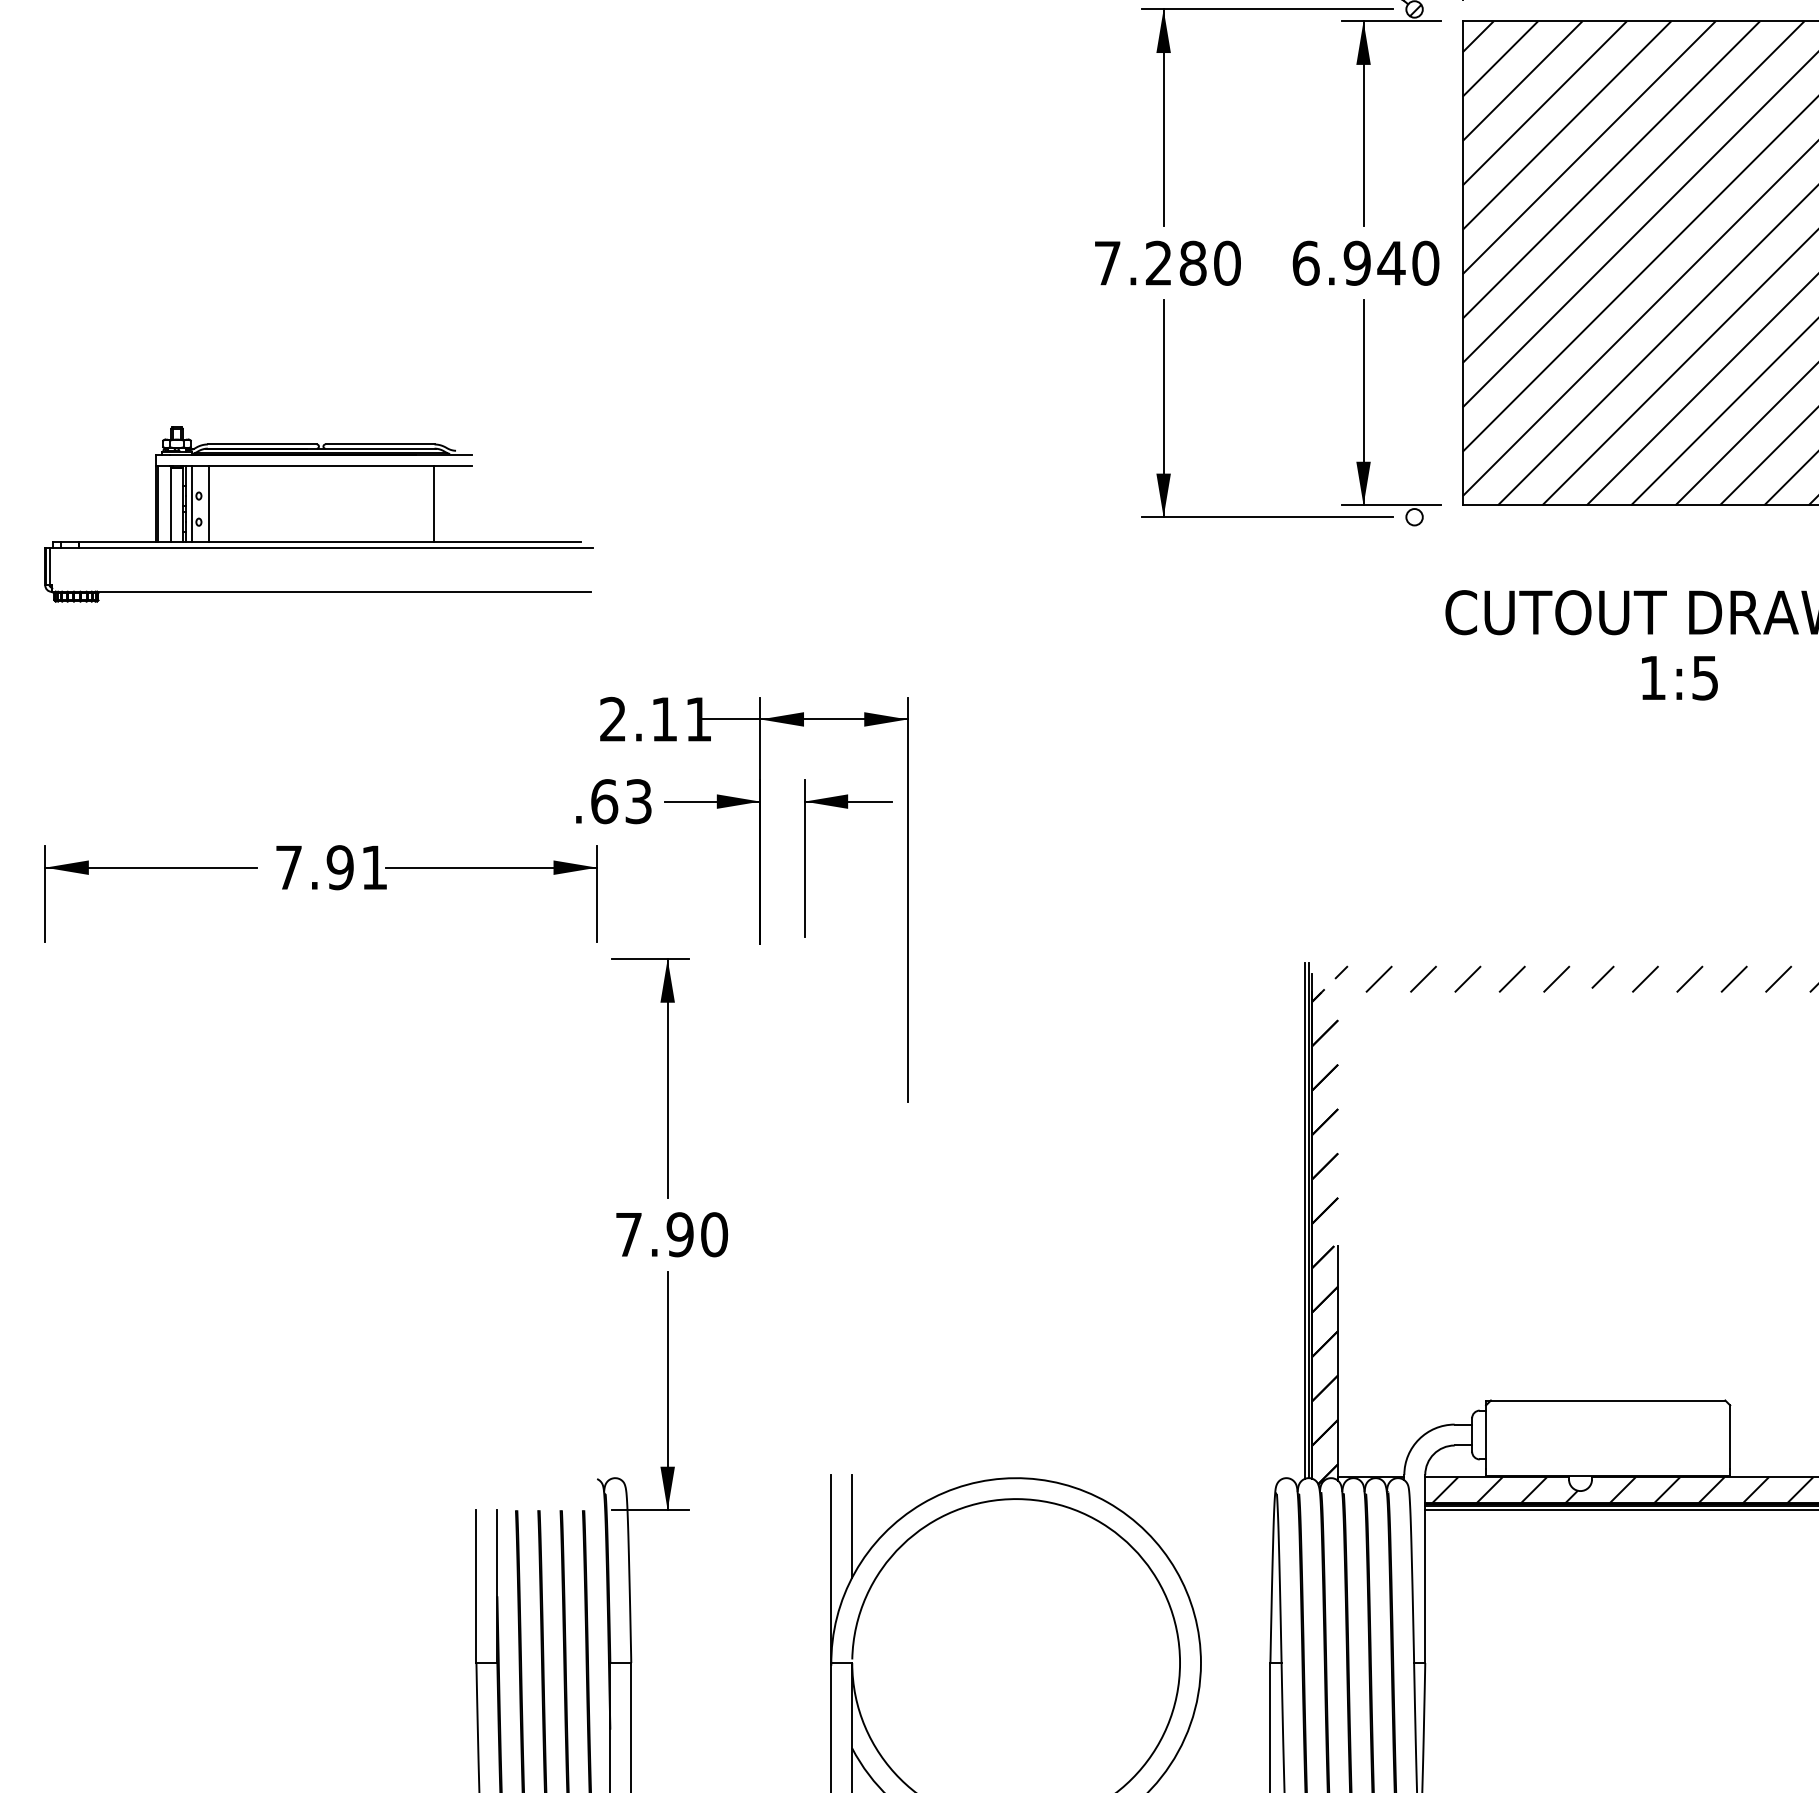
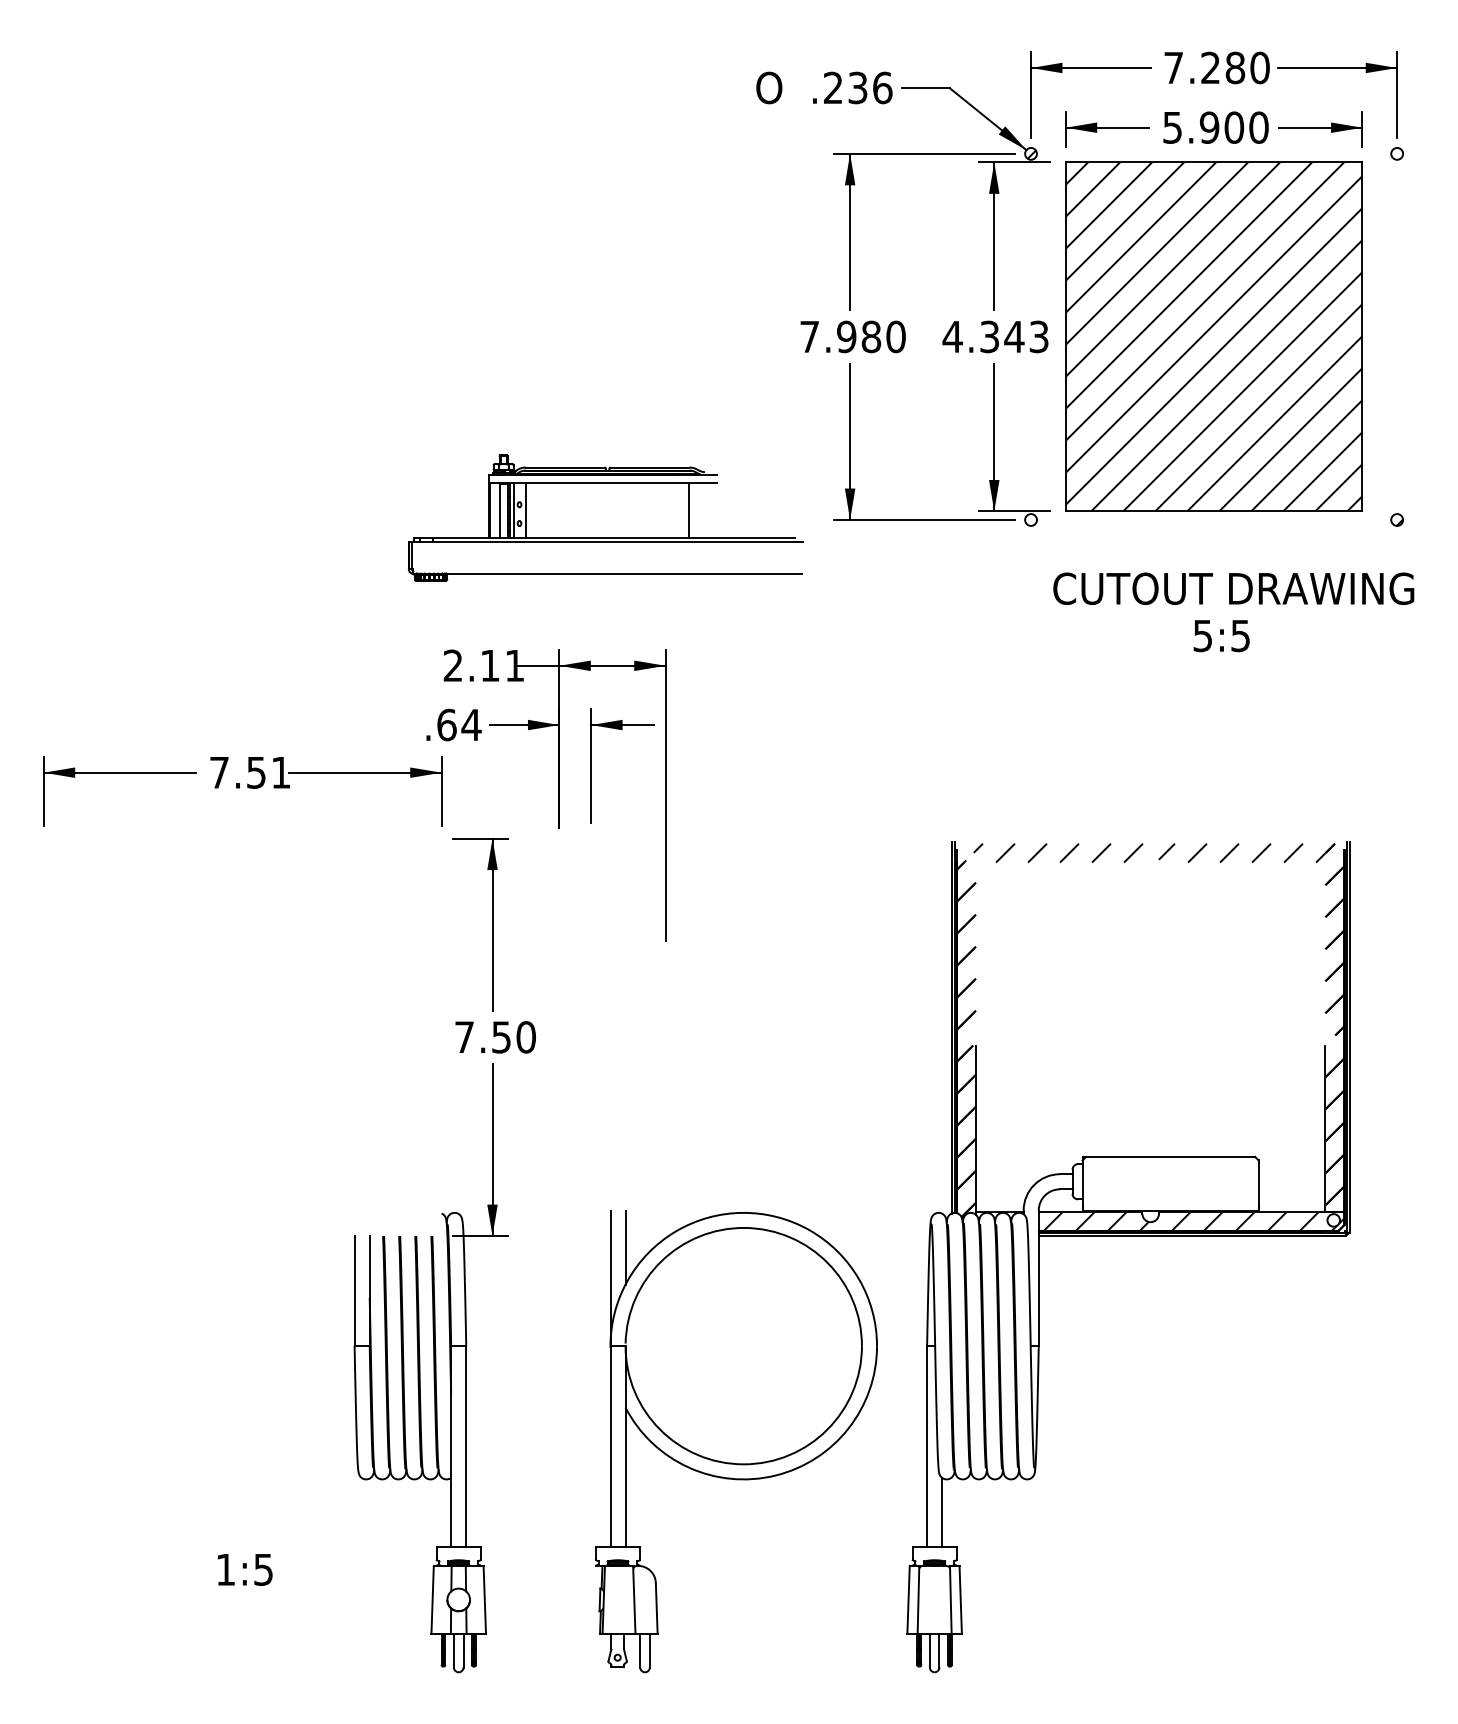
text: (1158, 262) -> (846, 336), 7.280 -> 7.980
text: (1365, 262) -> (995, 336), 6.940 -> 4.343
part: (318, 513) -> (605, 517), moved
text: (1652, 678) -> (1202, 636), 1:5 -> 5:5
text: (638, 800) -> (471, 724), .63 -> .64
text: (340, 867) -> (256, 772), 7.91 -> 7.51
text: (680, 1234) -> (501, 1037), 7.90 -> 7.50

